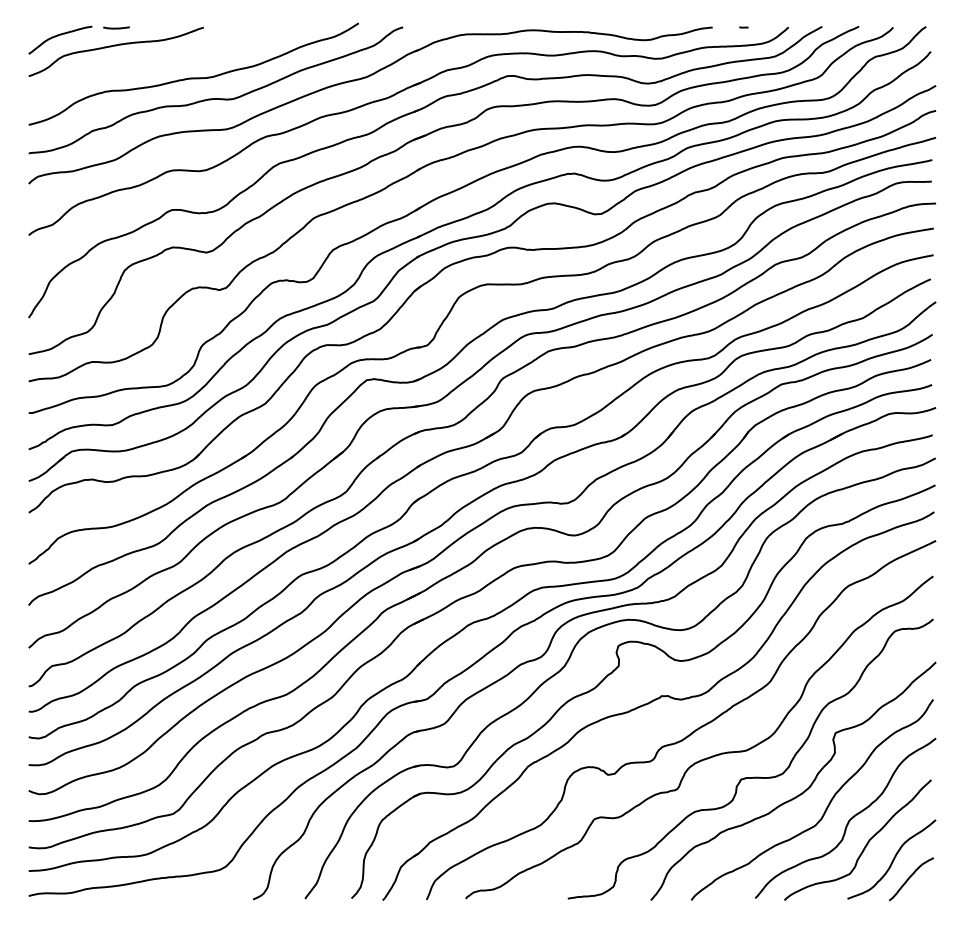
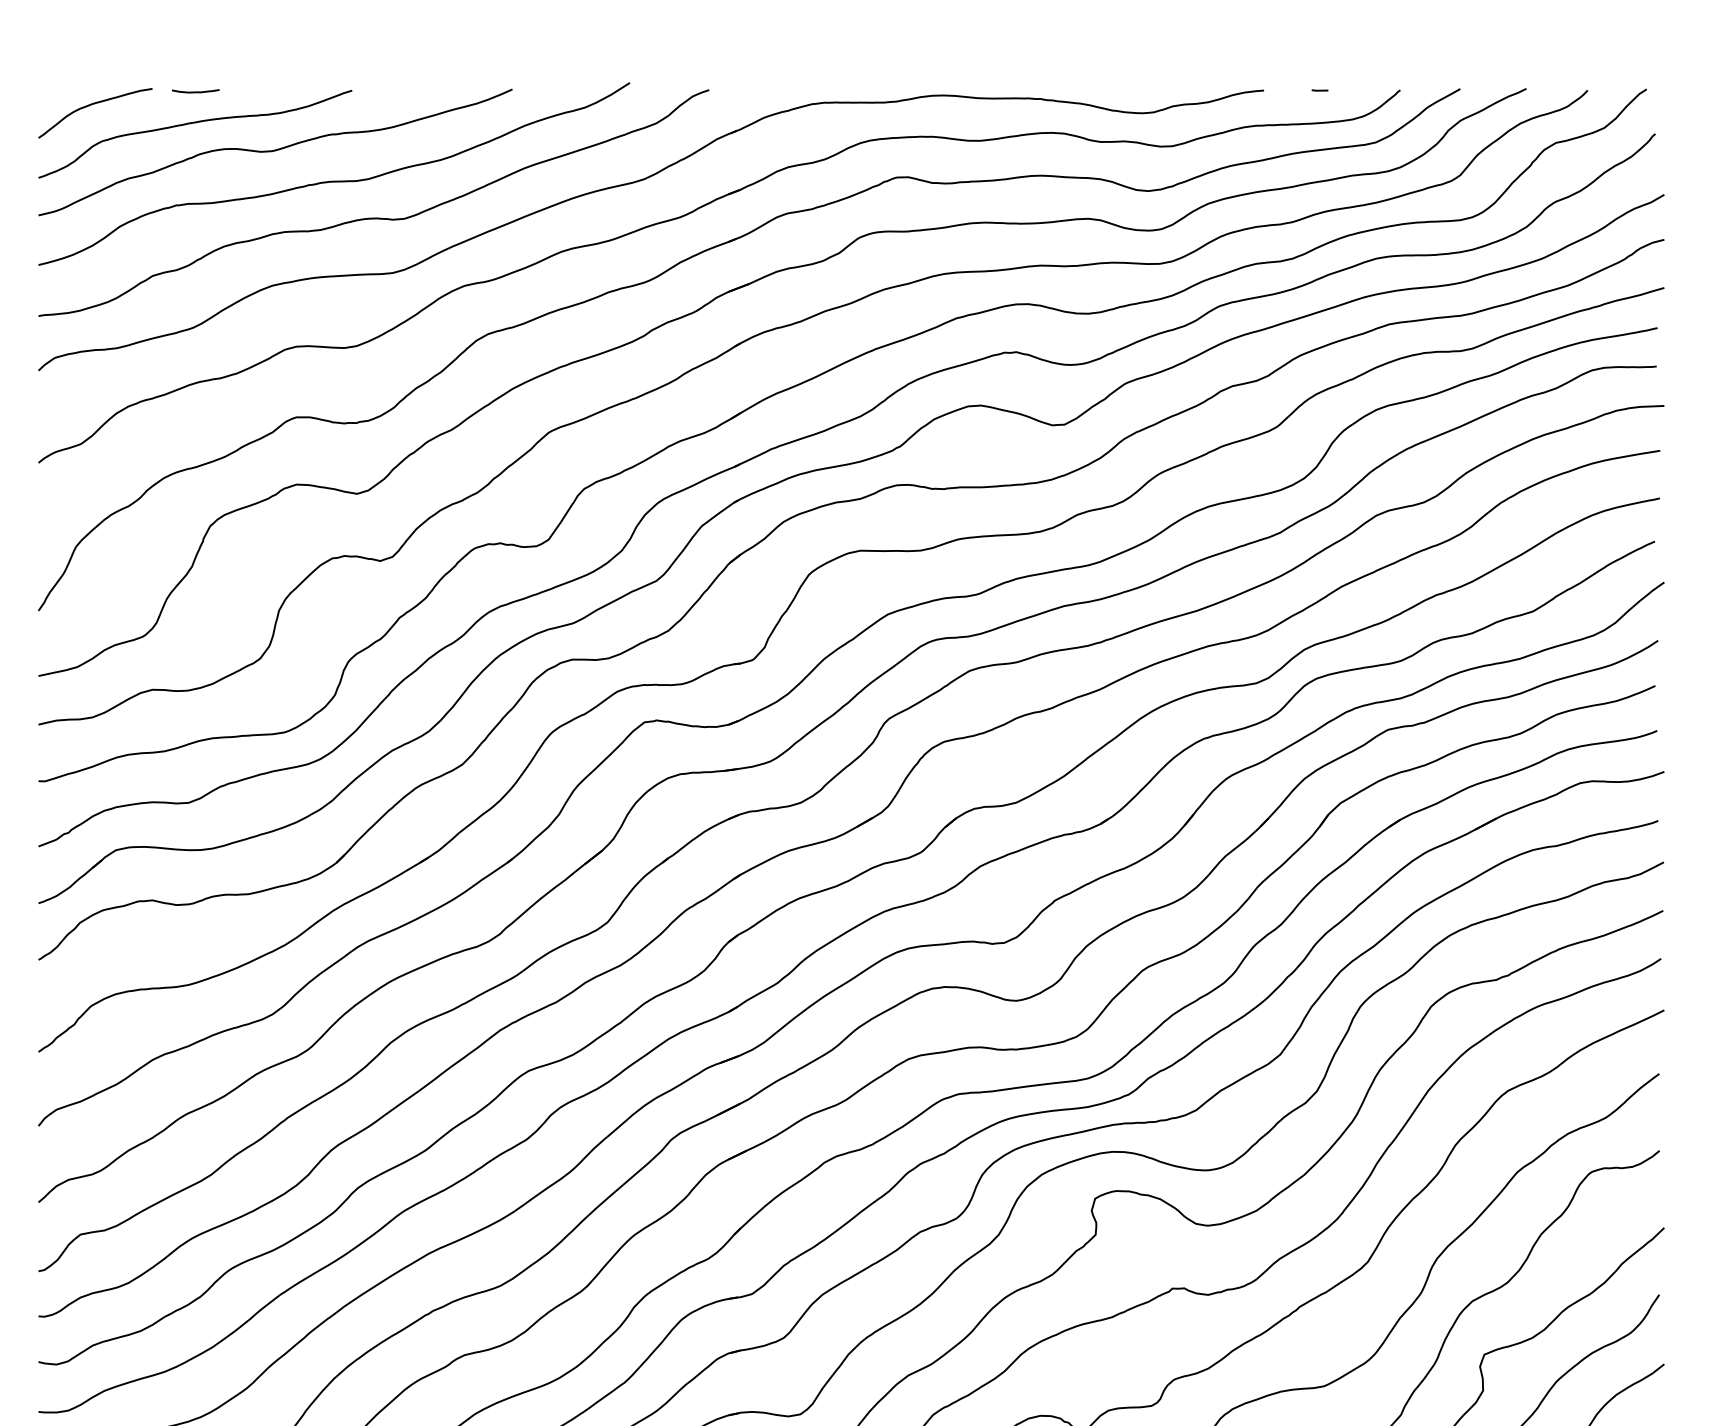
curve: (160, 61) -> (274, 151), added

